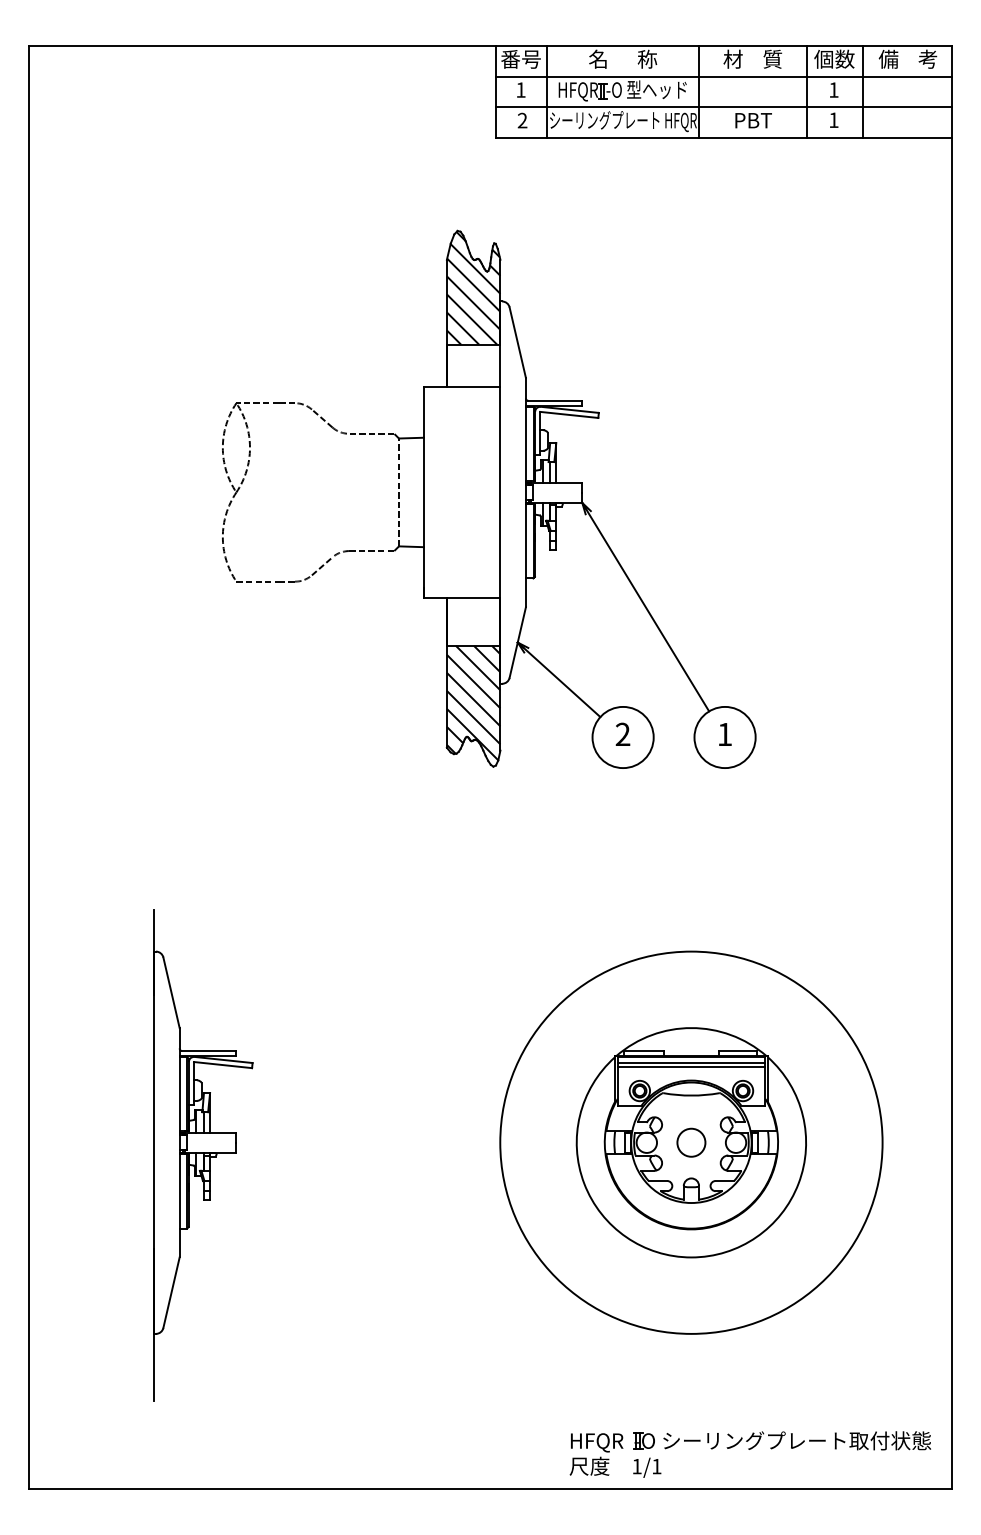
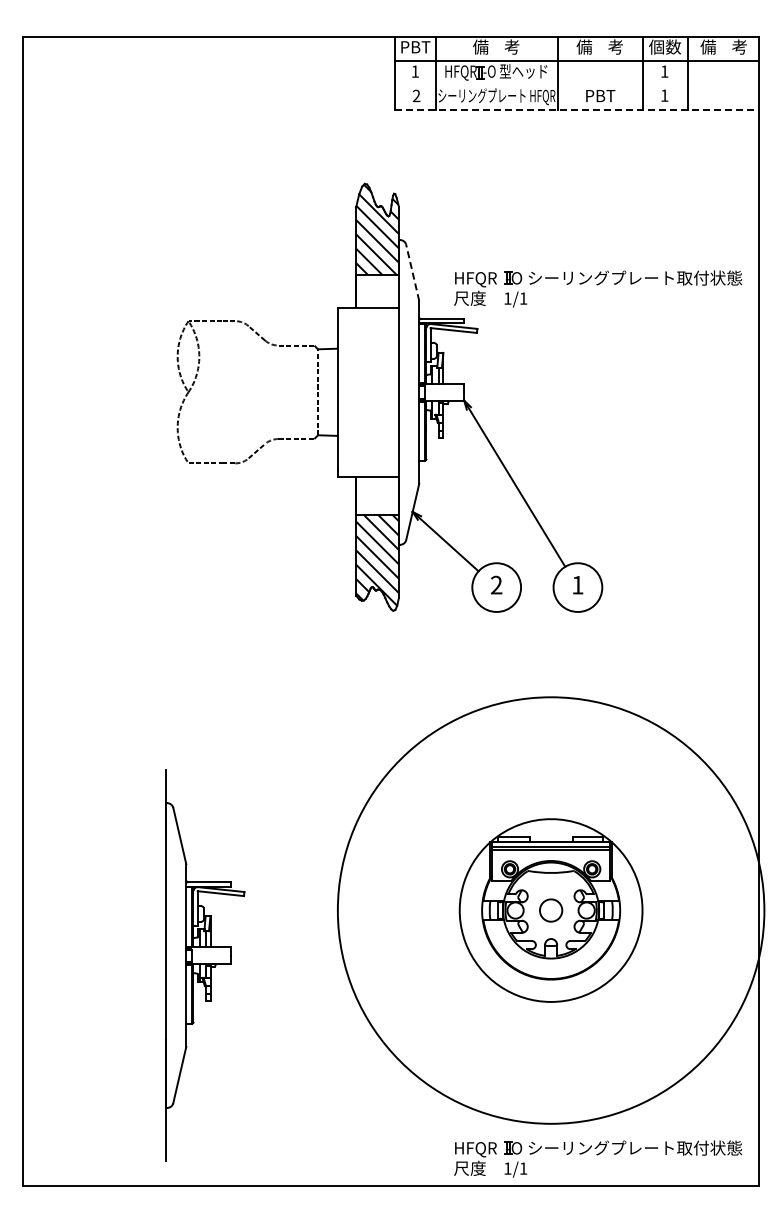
text: (521, 58) -> (415, 46), 番号 -> PBT
text: (622, 58) -> (496, 46), 名      称 -> 備    考
text: (752, 58) -> (599, 46), 材    質 -> 備    考
line: (723, 107) -> (576, 85), removed
line: (723, 137) -> (576, 109), solid -> dashed
line: (517, 342) -> (412, 272), solid -> dashed
part: (750, 362) -> (598, 288), added
circle: (690, 1142) -> (550, 910), size x1.4
part: (203, 1155) -> (205, 965), moved

